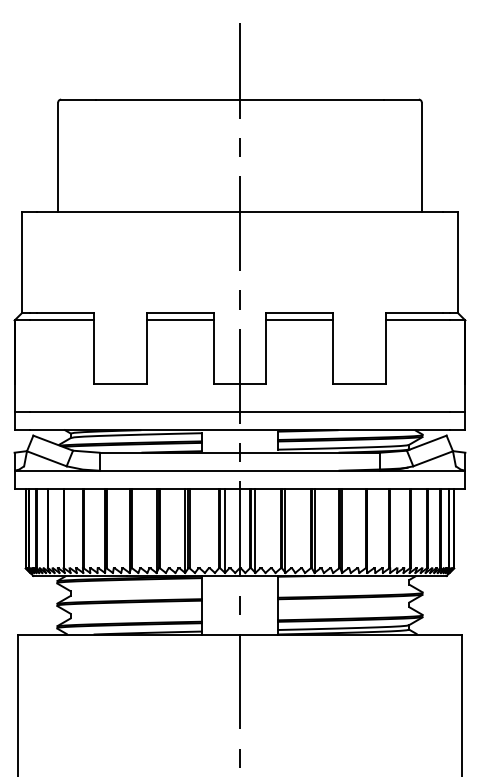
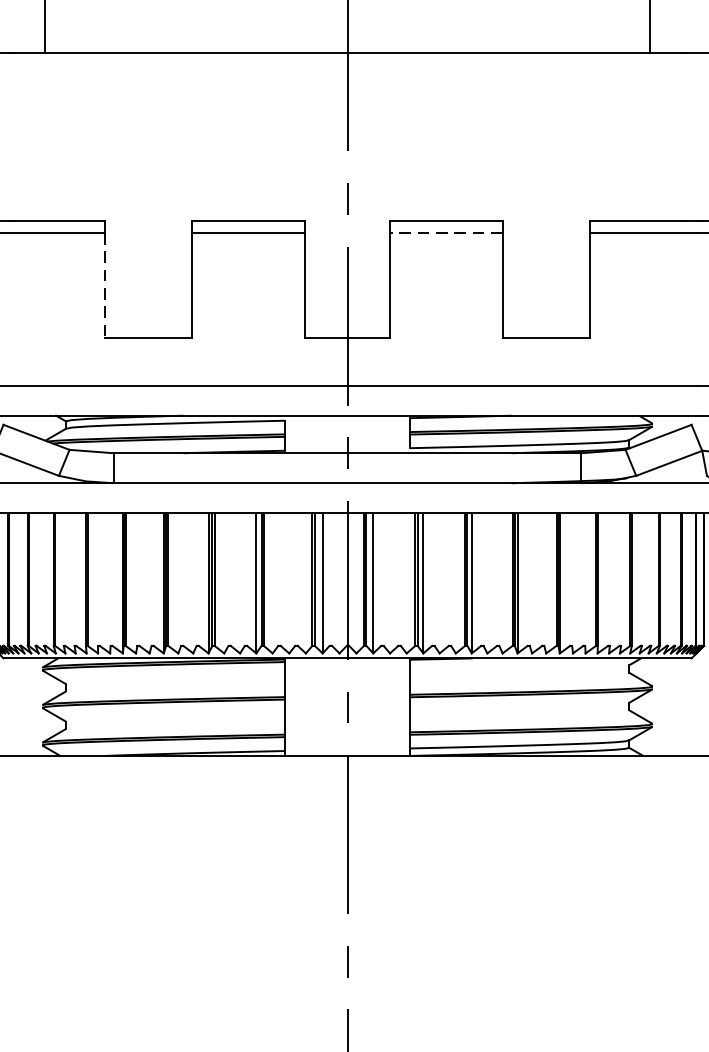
line: (299, 320) -> (446, 233), solid -> dashed
line: (94, 352) -> (105, 286), solid -> dashed

